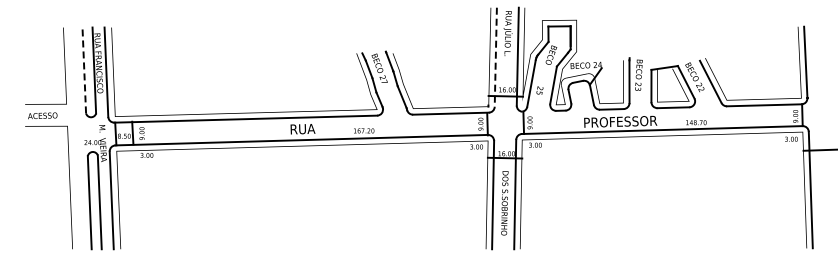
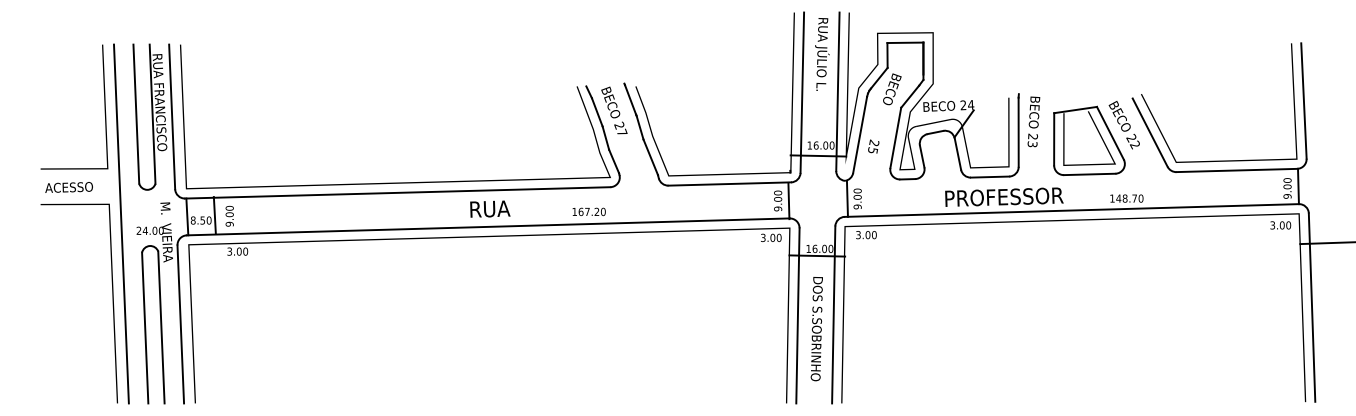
line: (495, 57) -> (801, 93), dashed -> solid
line: (84, 70) -> (136, 114), dashed -> solid
line: (74, 138) -> (120, 224), added

